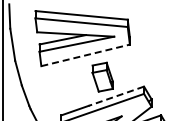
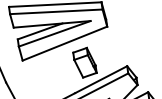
line: (85, 55) -> (64, 43), dashed -> solid
line: (115, 96) -> (100, 80), dashed -> solid

